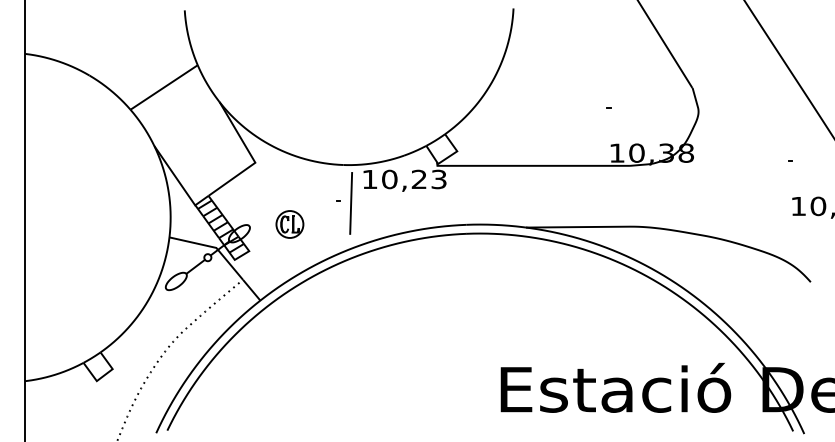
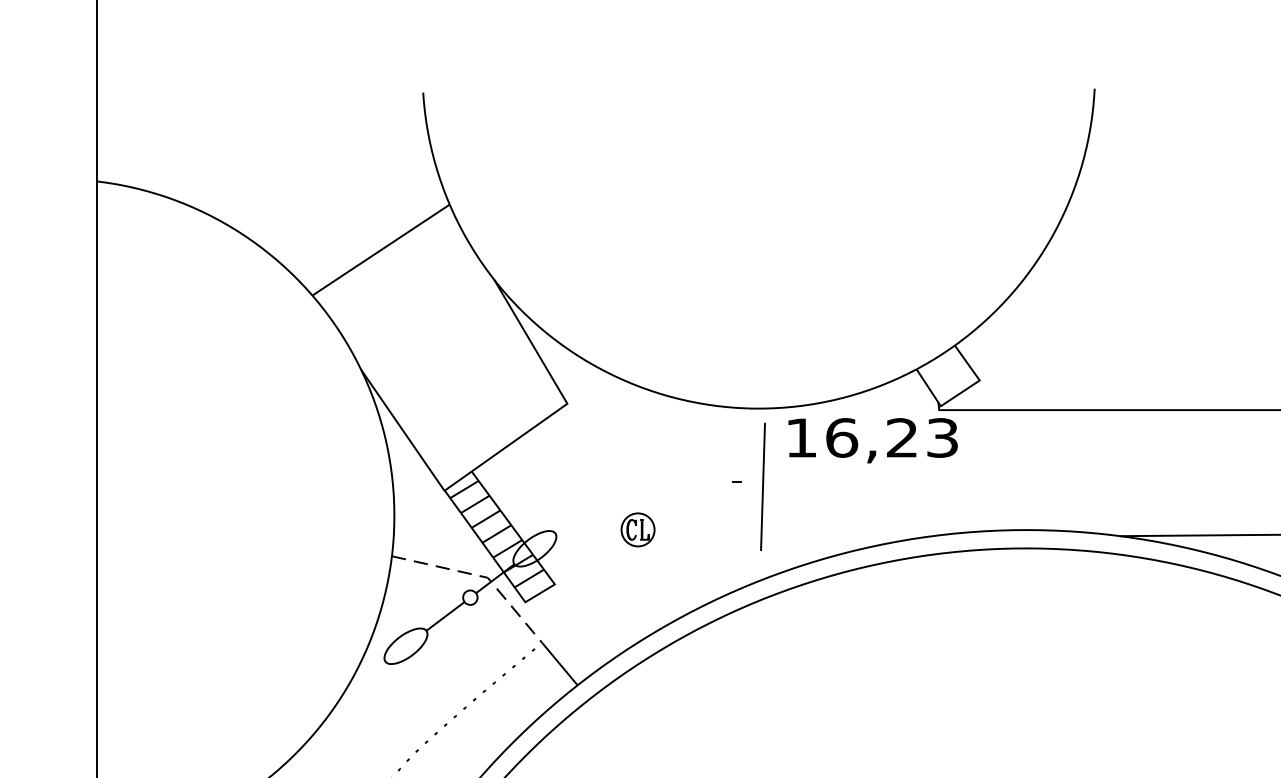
text: (389, 178) -> (841, 435), 10,23 -> 16,23
part: (289, 224) -> (637, 529), size x0.6
line: (213, 247) -> (481, 576), solid -> dashed

